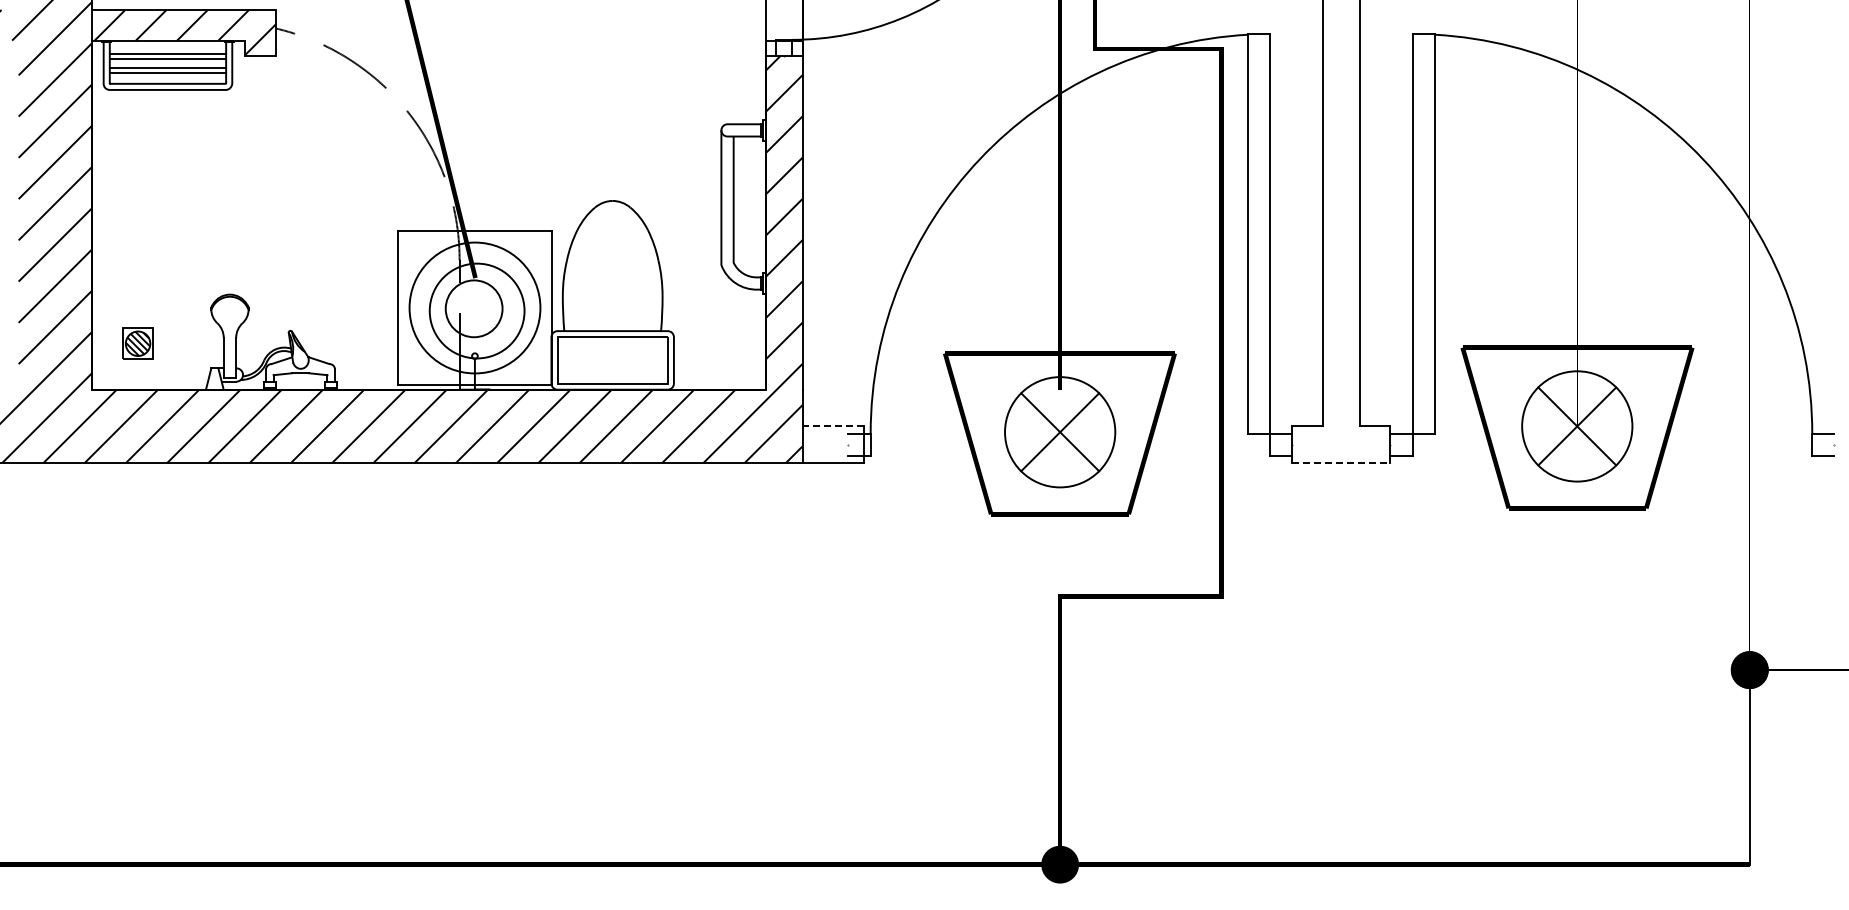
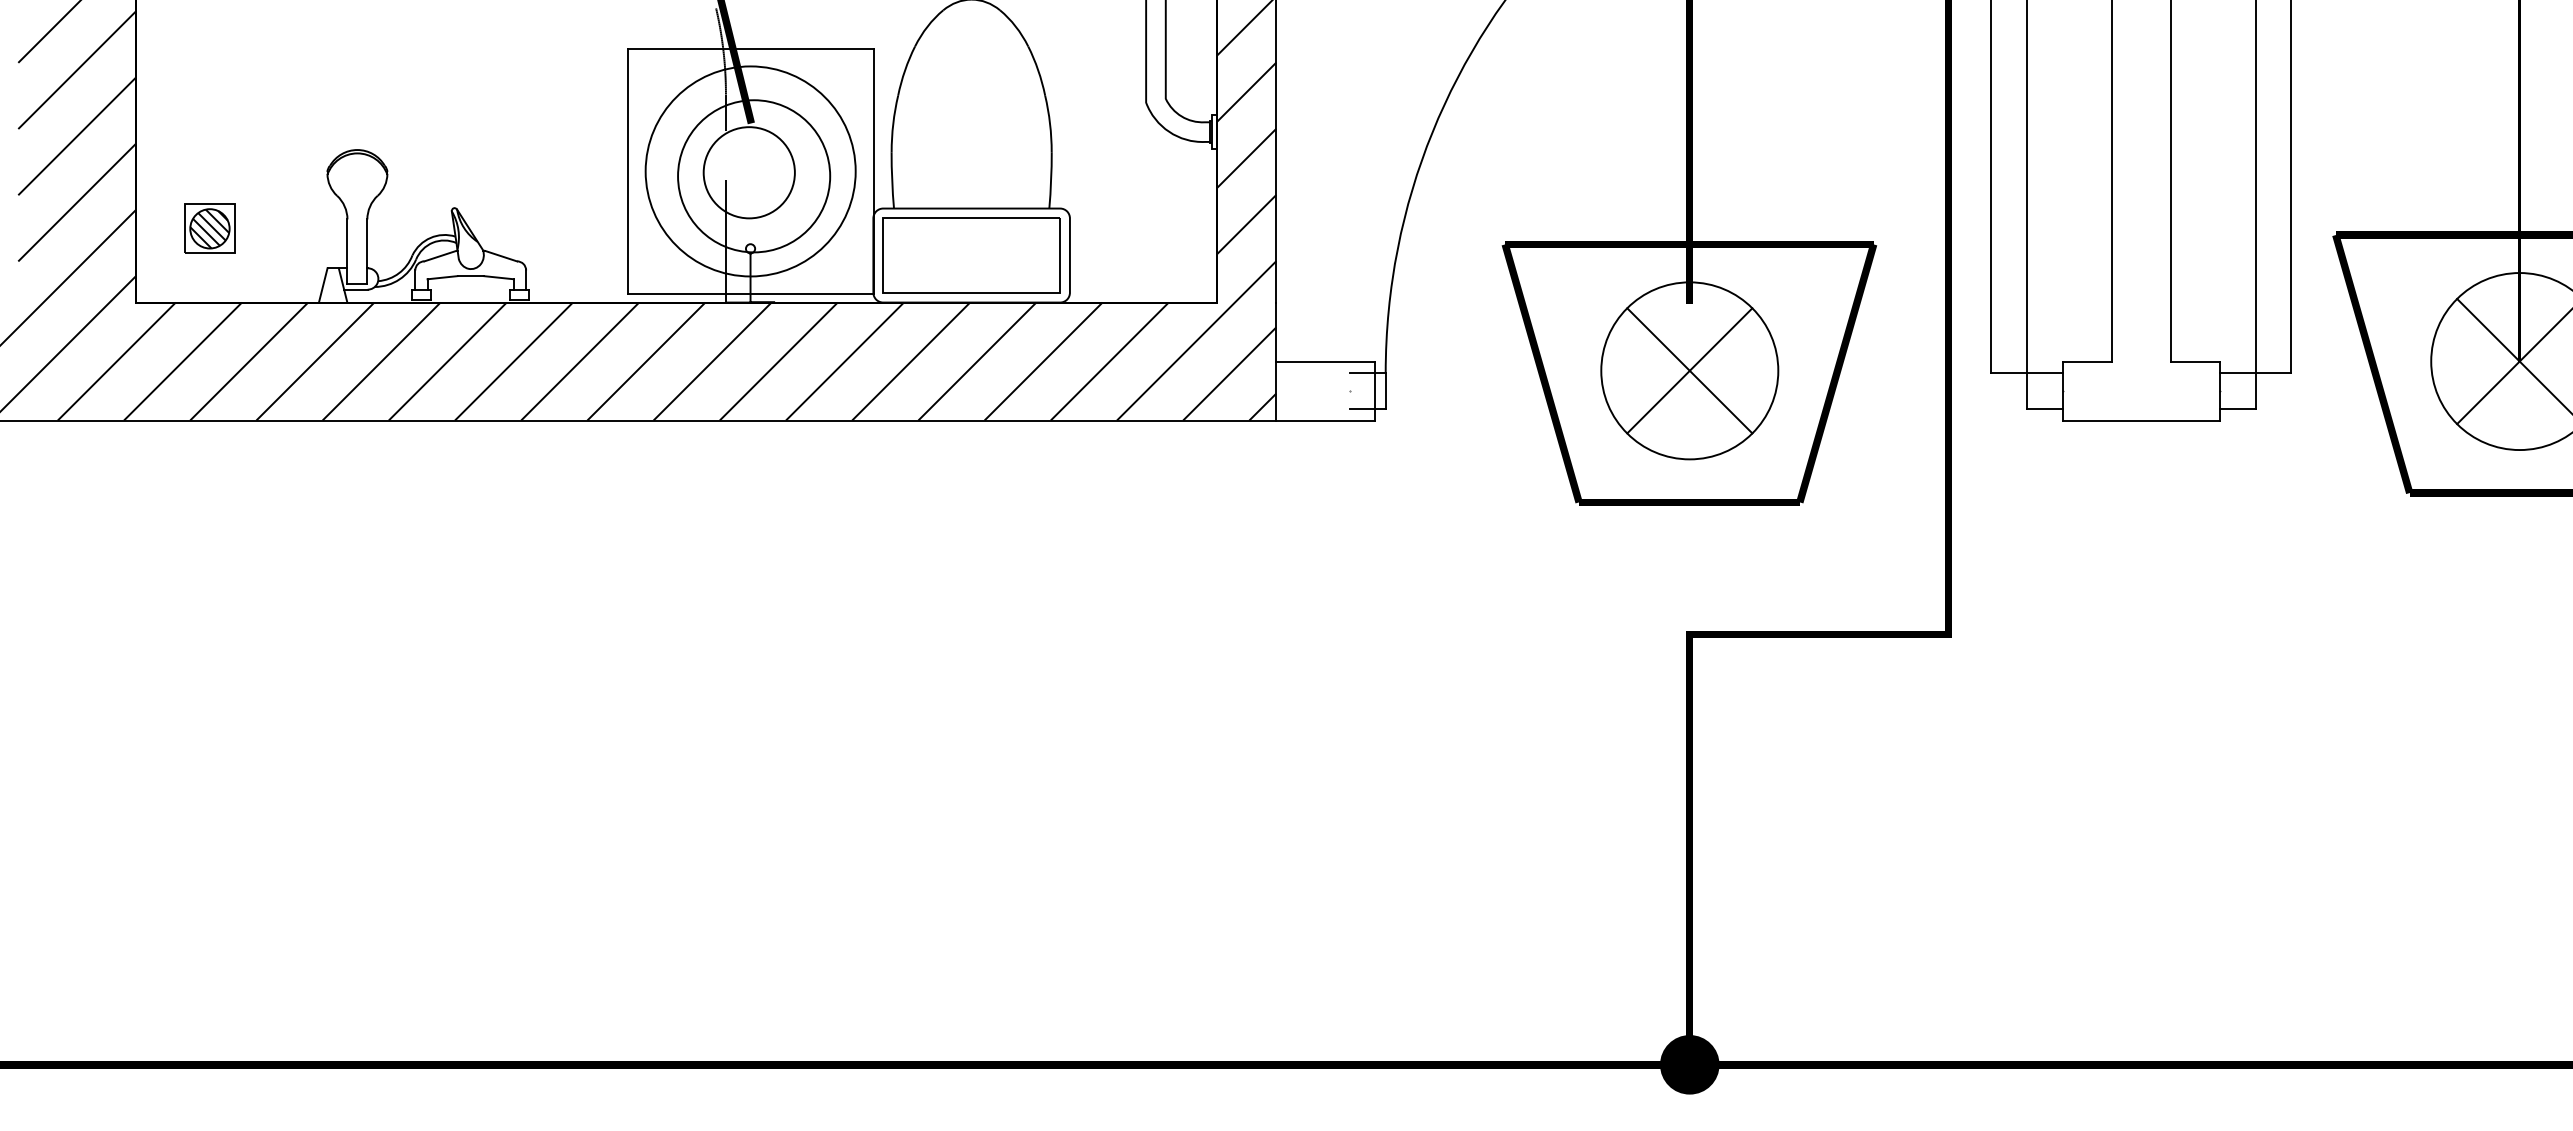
line: (833, 426) -> (1326, 361), dashed -> solid
line: (1341, 463) -> (2141, 420), dashed -> solid

